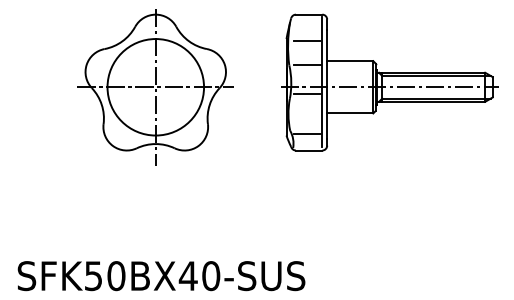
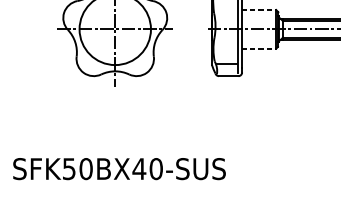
line: (350, 61) -> (259, 10), solid -> dashed
line: (306, 64) -> (226, 12), removed
line: (306, 94) -> (226, 34), removed
line: (350, 113) -> (259, 48), solid -> dashed

